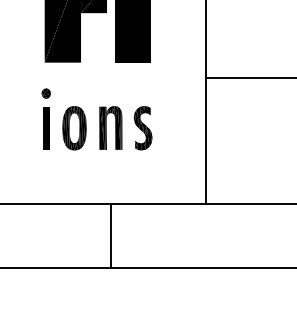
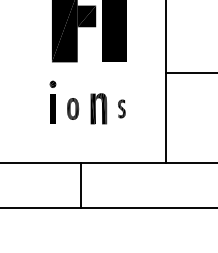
part: (73, 127) -> (72, 108), size x0.7
part: (142, 127) -> (121, 108), size x0.6
line: (110, 235) -> (80, 185), moved

